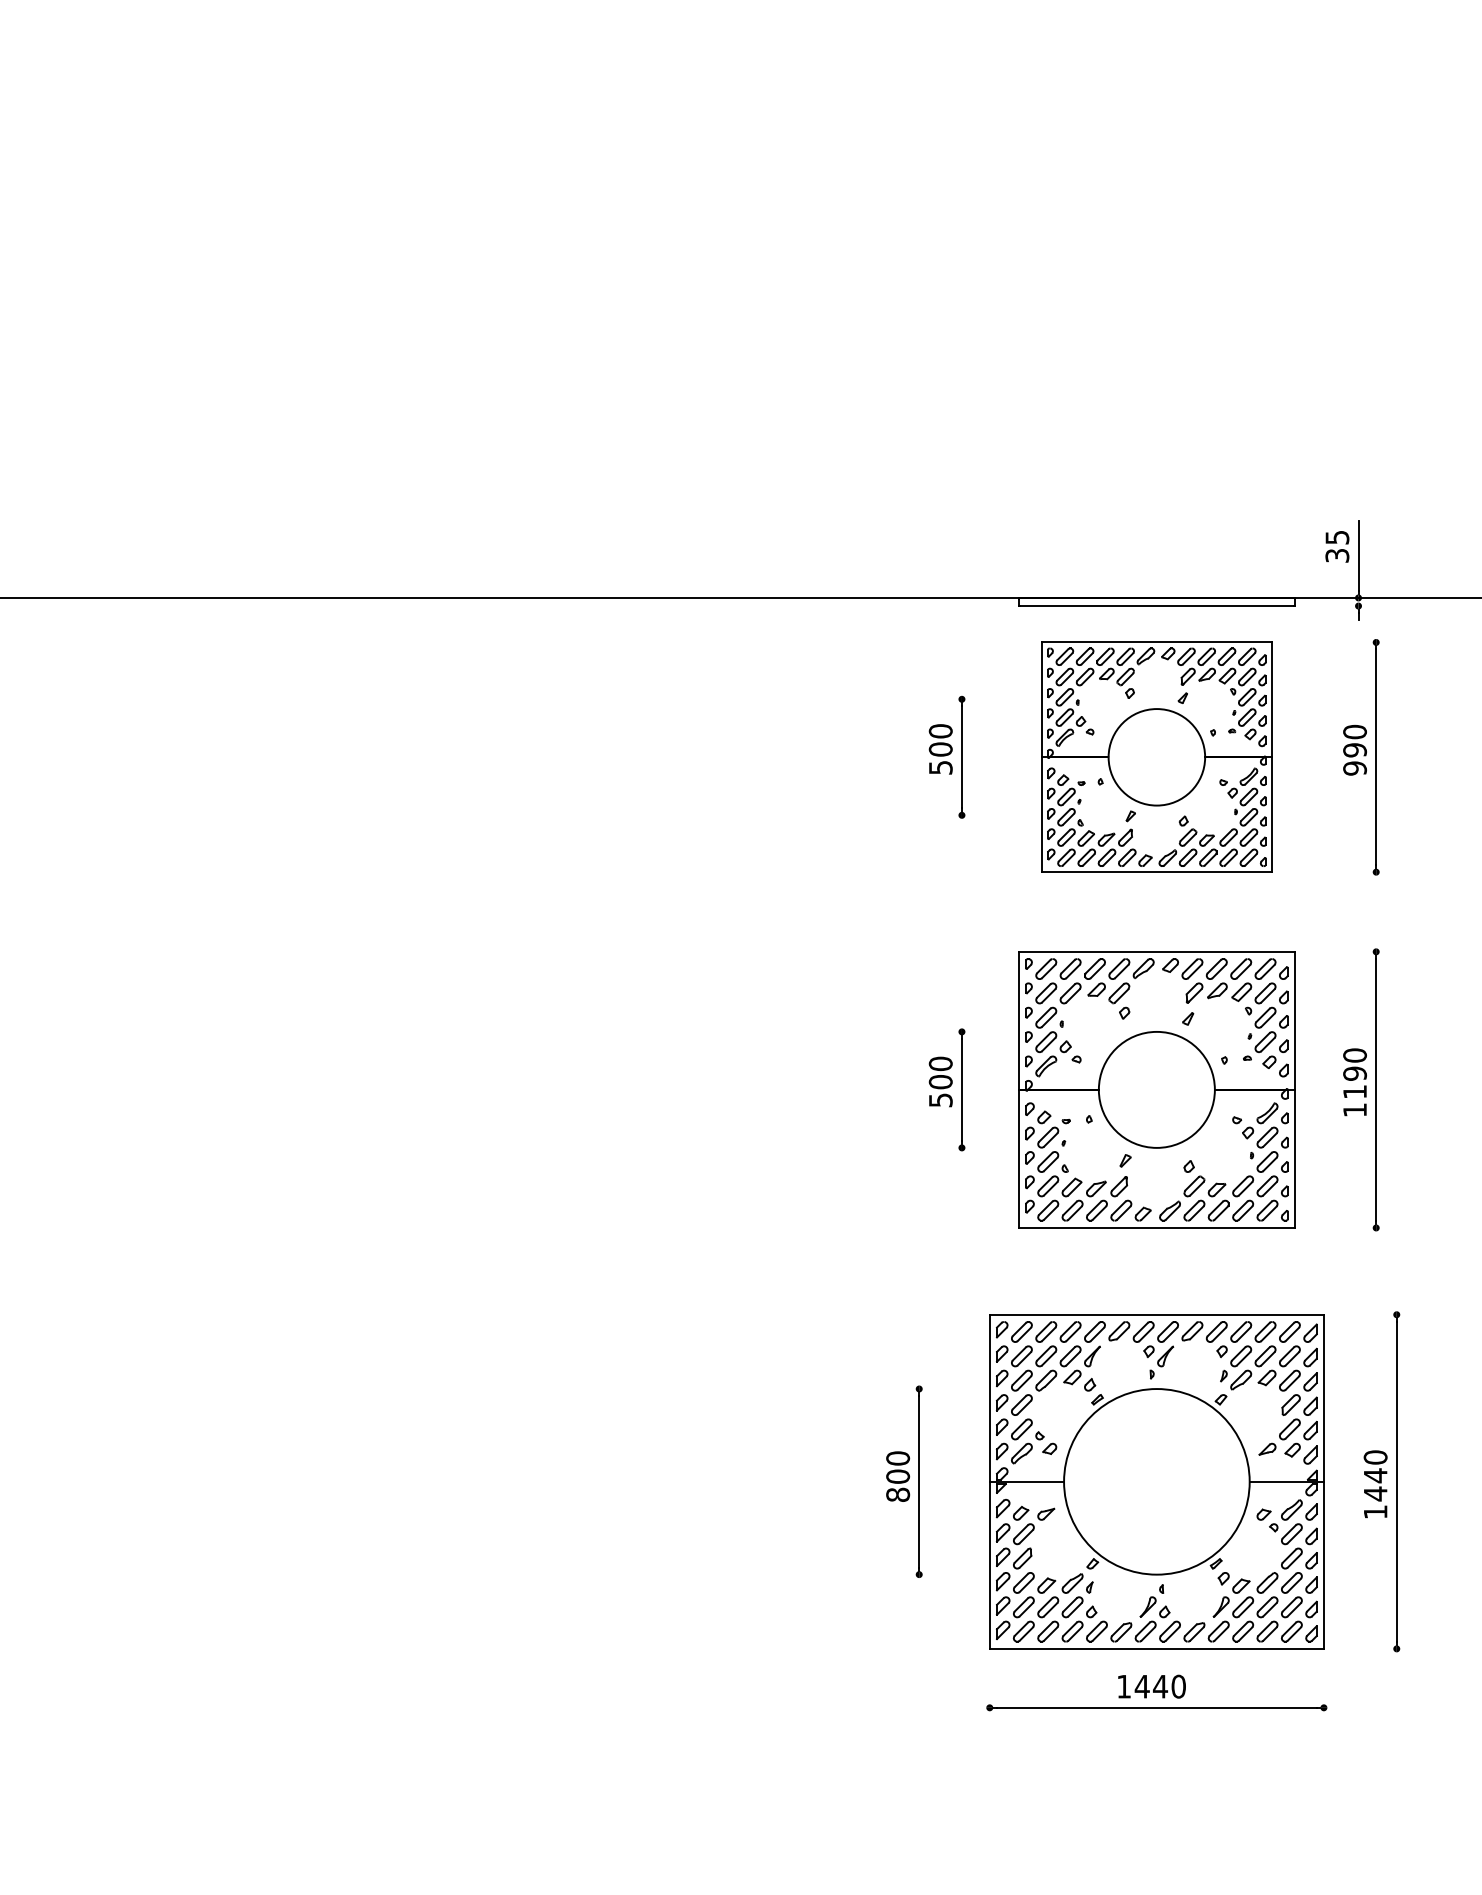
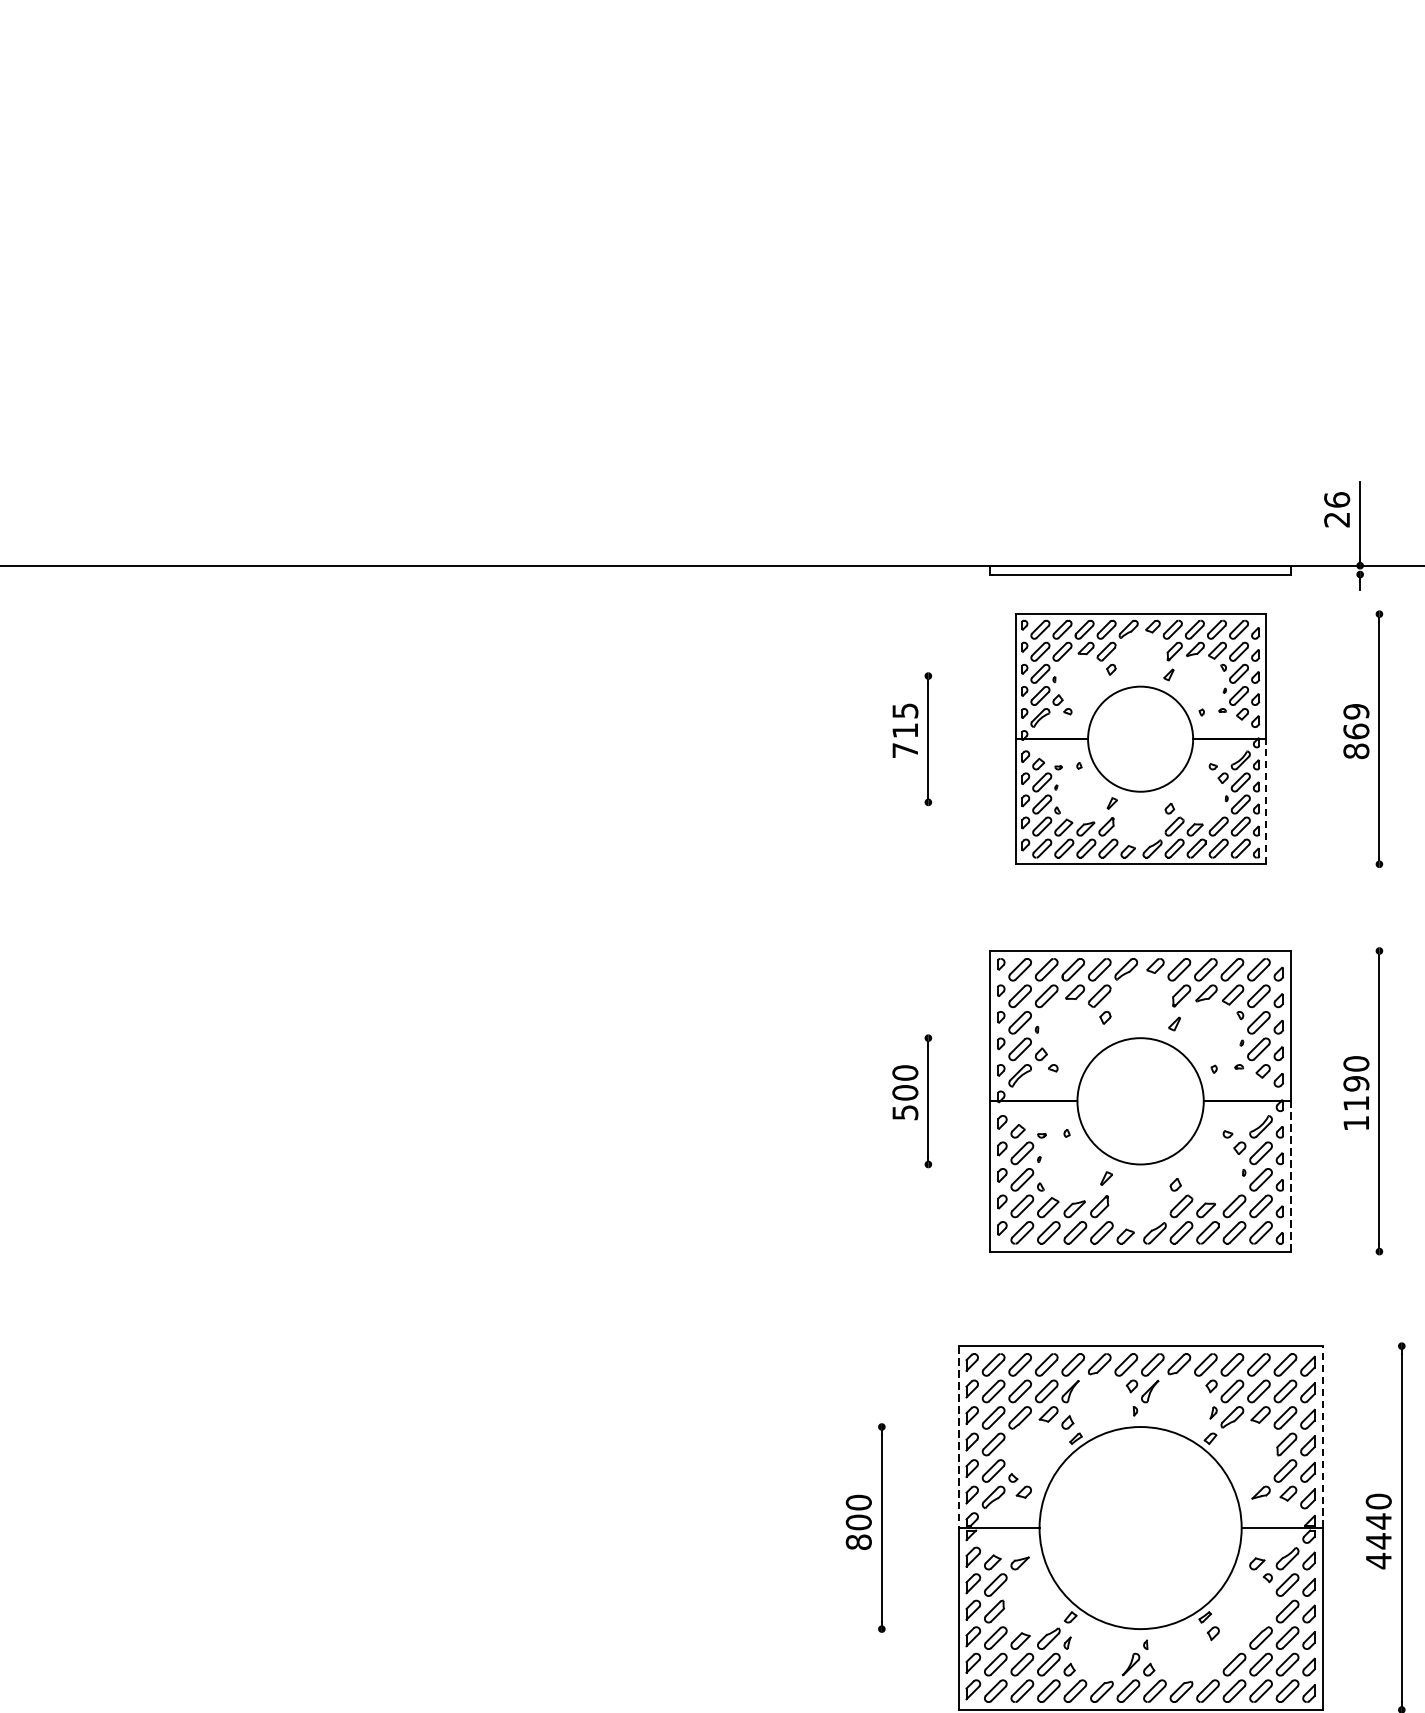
text: (1337, 546) -> (1337, 509), 35 -> 26
text: (940, 749) -> (905, 730), 500 -> 715
text: (1355, 749) -> (1356, 730), 990 -> 869
line: (1271, 814) -> (1265, 801), solid -> dashed
line: (1294, 1158) -> (1290, 1176), solid -> dashed
line: (989, 1398) -> (958, 1437), solid -> dashed
line: (1323, 1398) -> (1322, 1437), solid -> dashed
text: (1375, 1511) -> (1378, 1560), 1440 -> 4440
part: (1231, 1597) -> (1221, 1654), removed

